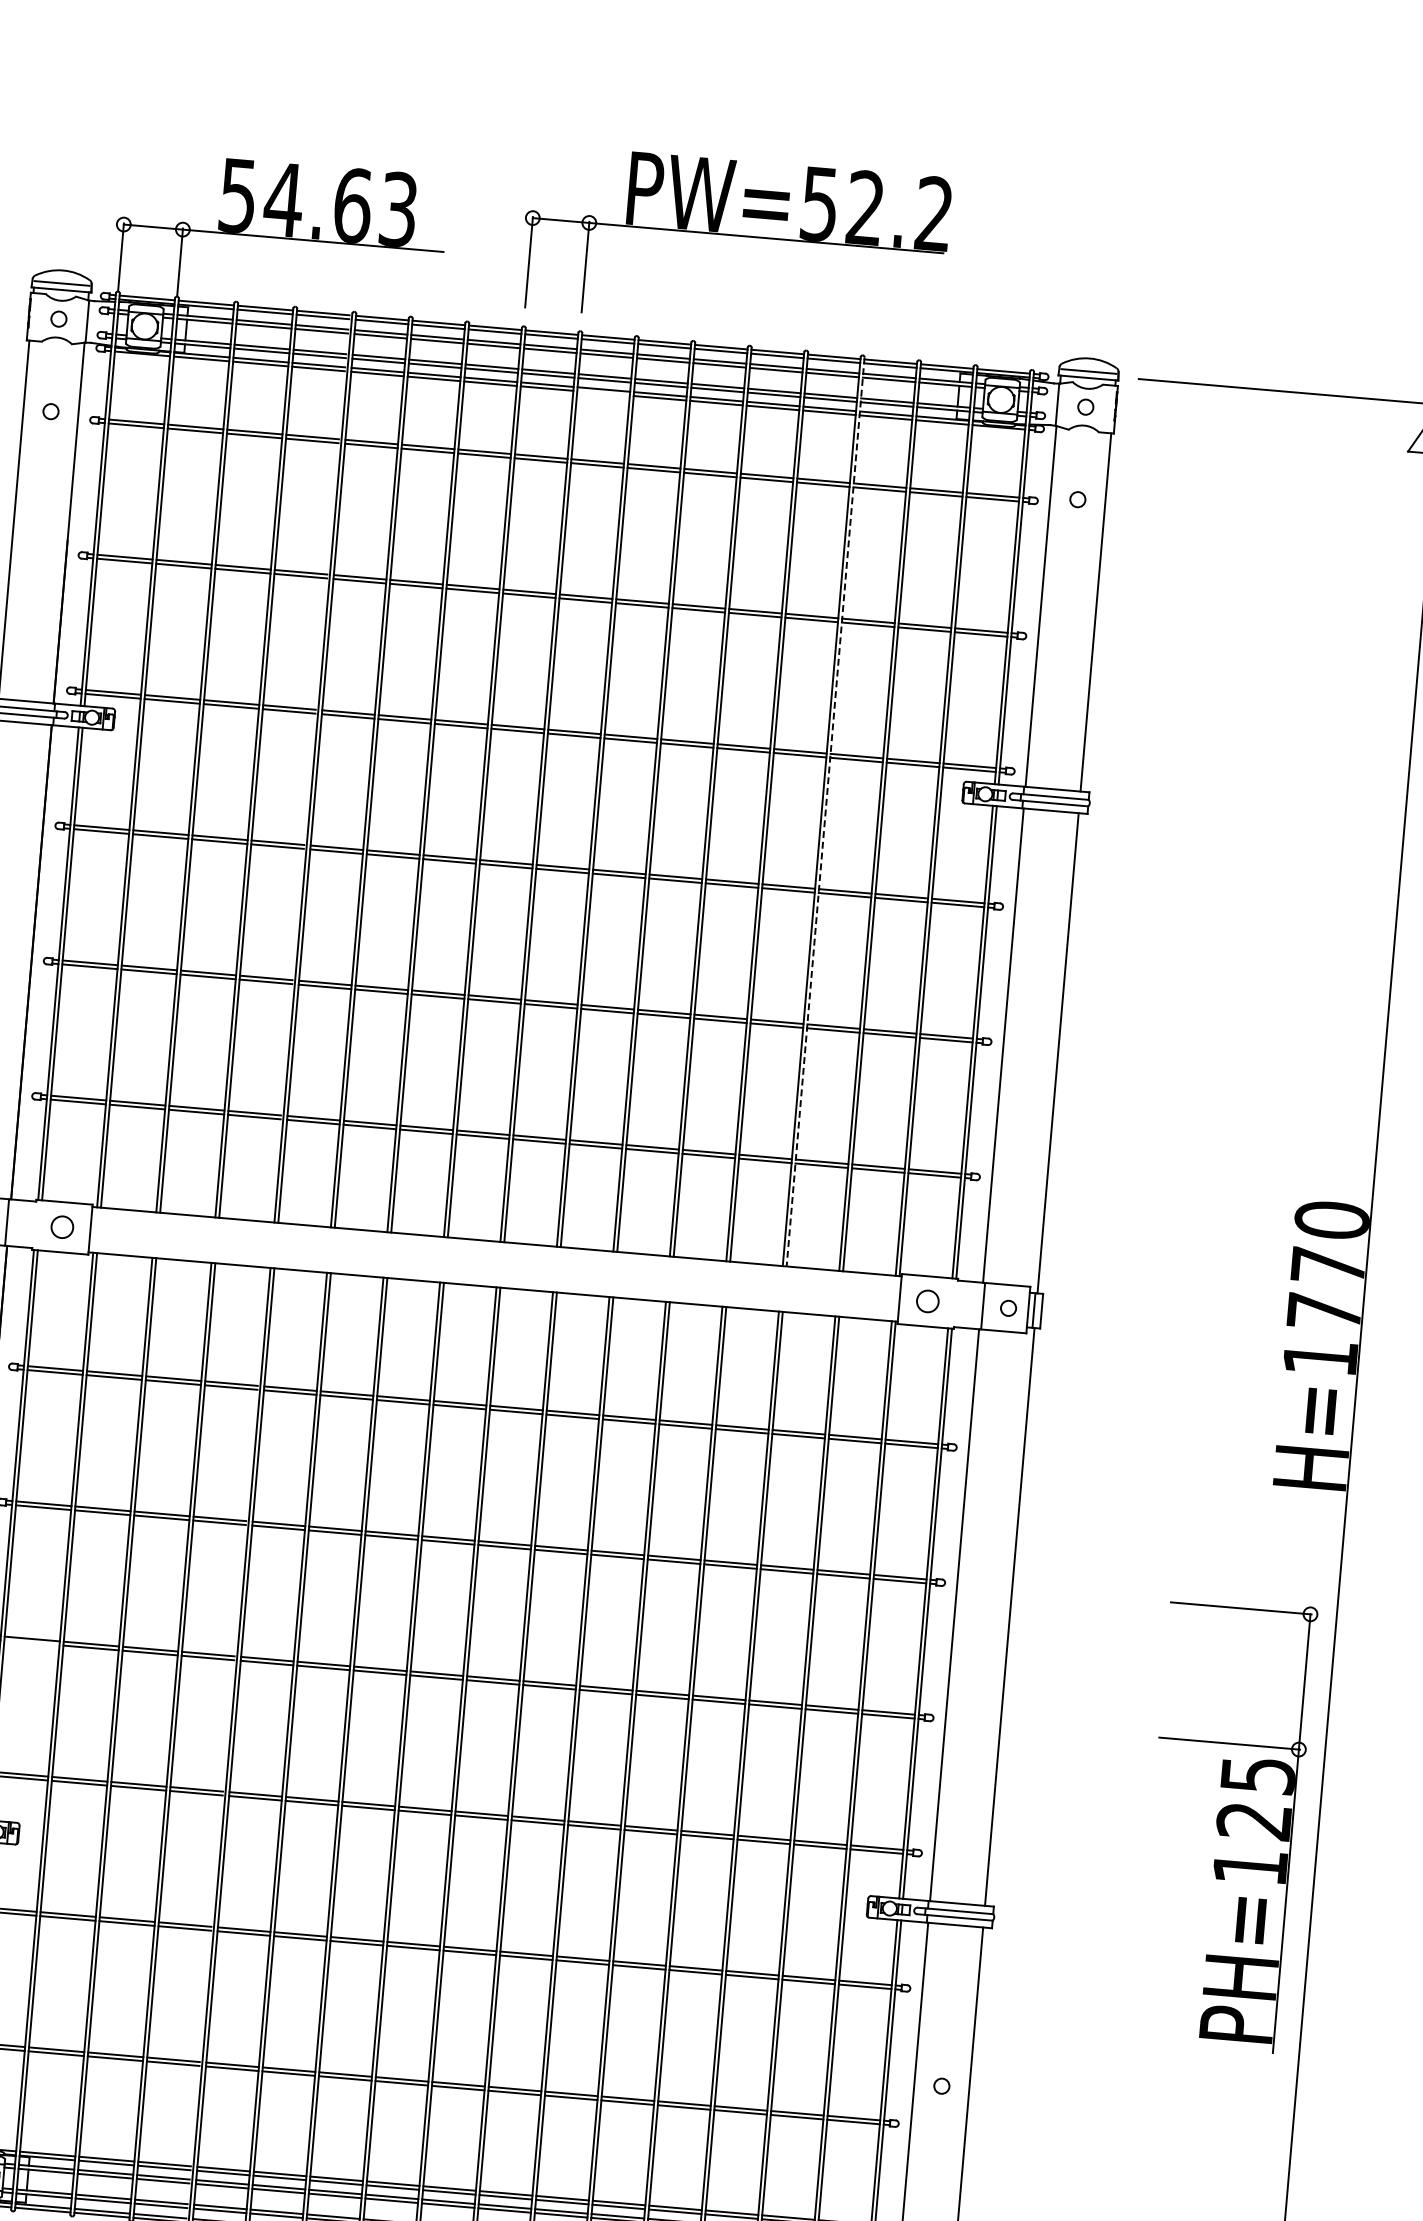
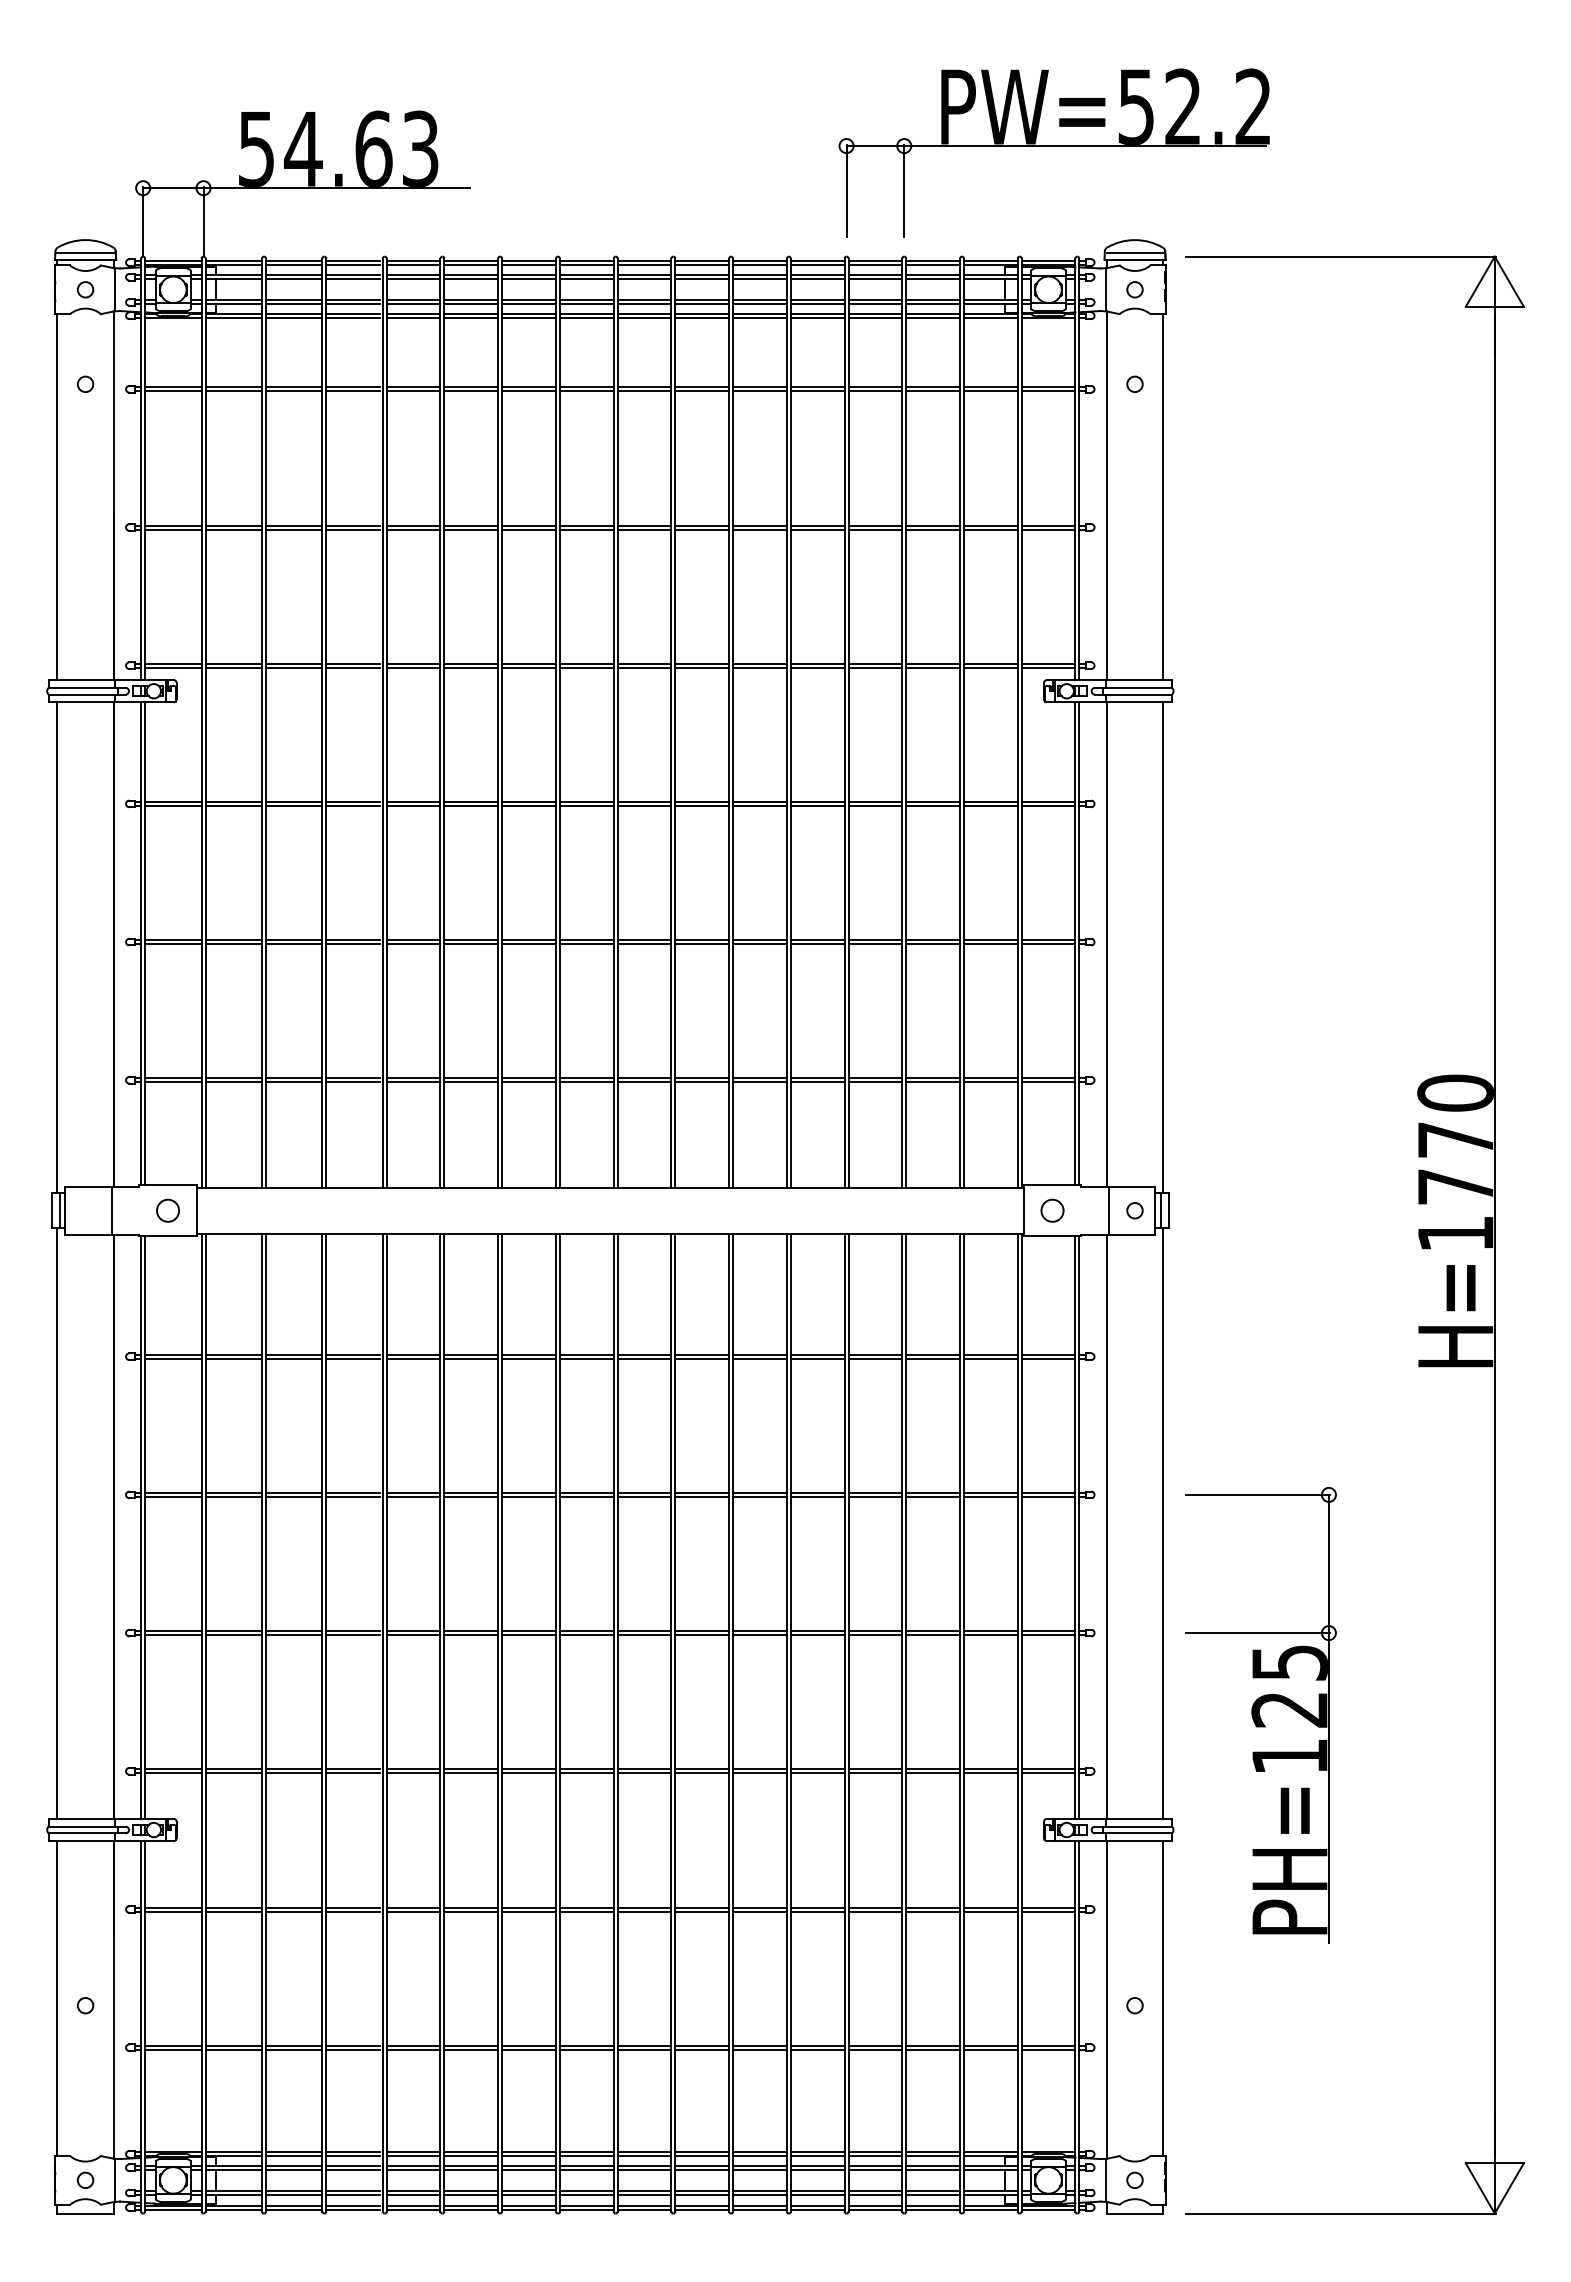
part: (734, 241) -> (1053, 152), moved
line: (603, 393) -> (644, 317), added
line: (825, 812) -> (906, 723), dashed -> solid
line: (32, 1643) -> (173, 1635), added
part: (1225, 1824) -> (1260, 1715), moved

